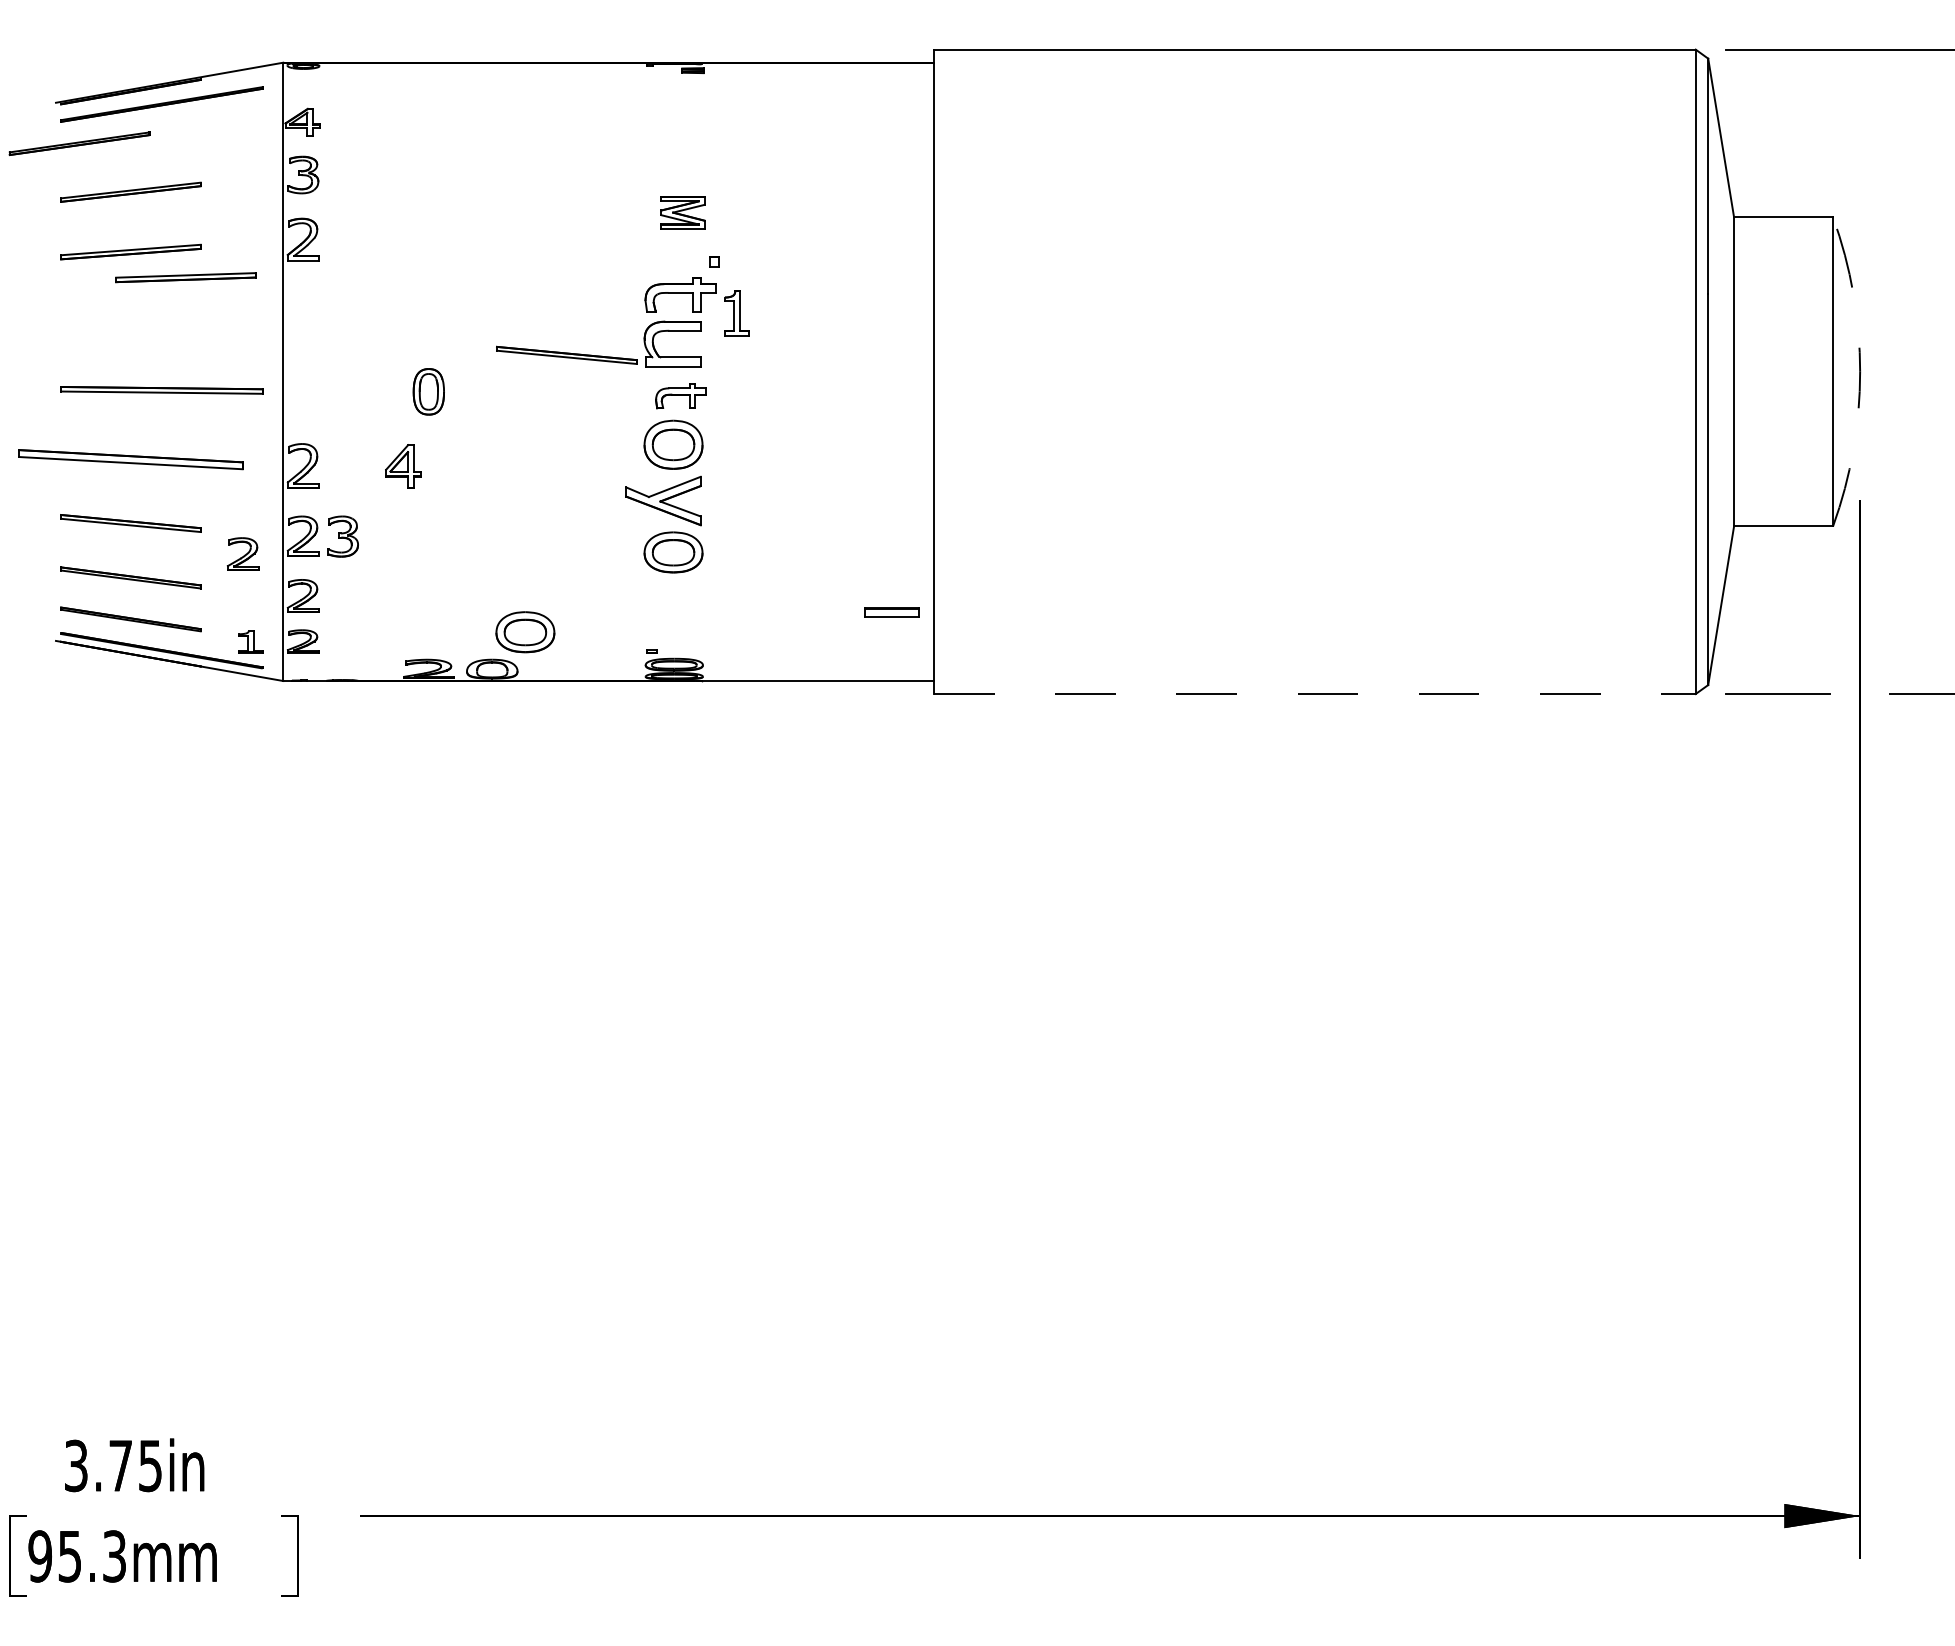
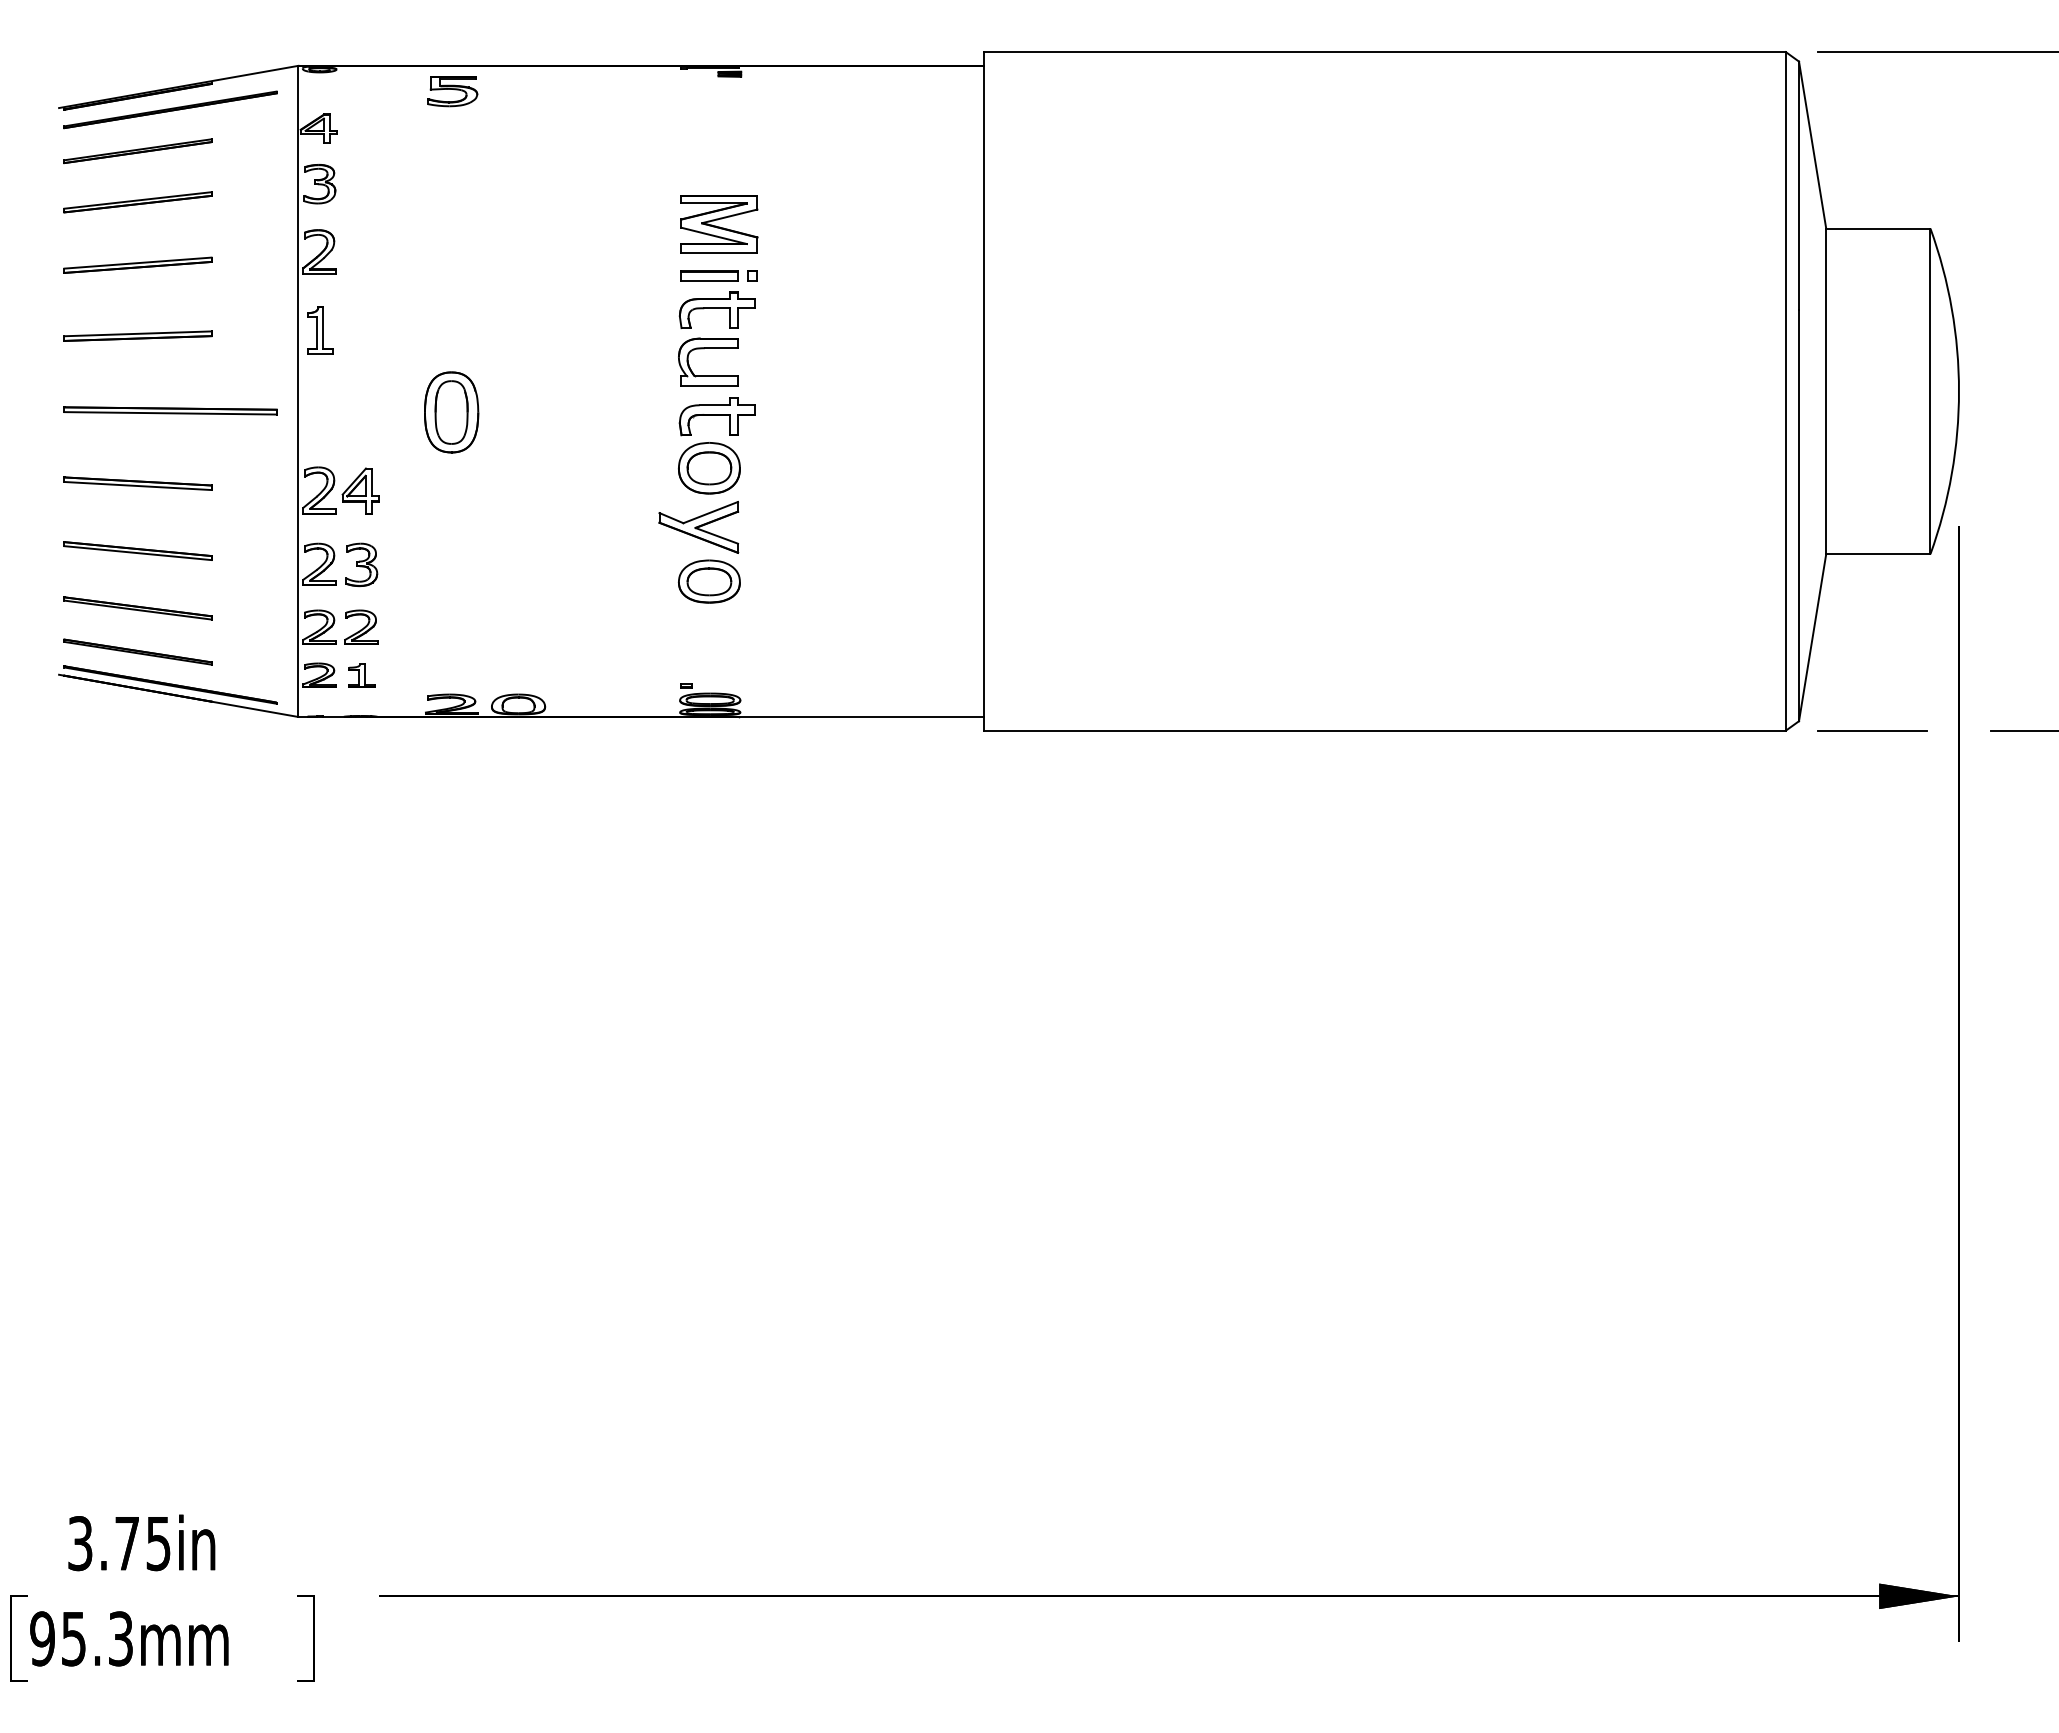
part: (429, 87) -> (452, 91), added
part: (79, 143) -> (137, 150), moved
part: (683, 213) -> (719, 224), size x1.67
part: (185, 276) -> (137, 335), moved
part: (737, 314) -> (320, 330), moved
part: (566, 354) -> (596, 373), removed
arc: (1860, 371) -> (1959, 391), dashed -> solid
part: (428, 391) -> (451, 412), size x1.67
part: (680, 395) -> (716, 416), size x1.43
part: (130, 459) -> (137, 483), size x0.62
part: (402, 465) -> (360, 490), moved
part: (243, 553) -> (361, 626), moved
part: (892, 612) -> (709, 275), moved
part: (525, 632) -> (553, 665), removed
part: (250, 641) -> (361, 675), moved
line: (1315, 693) -> (1385, 730), dashed -> solid

